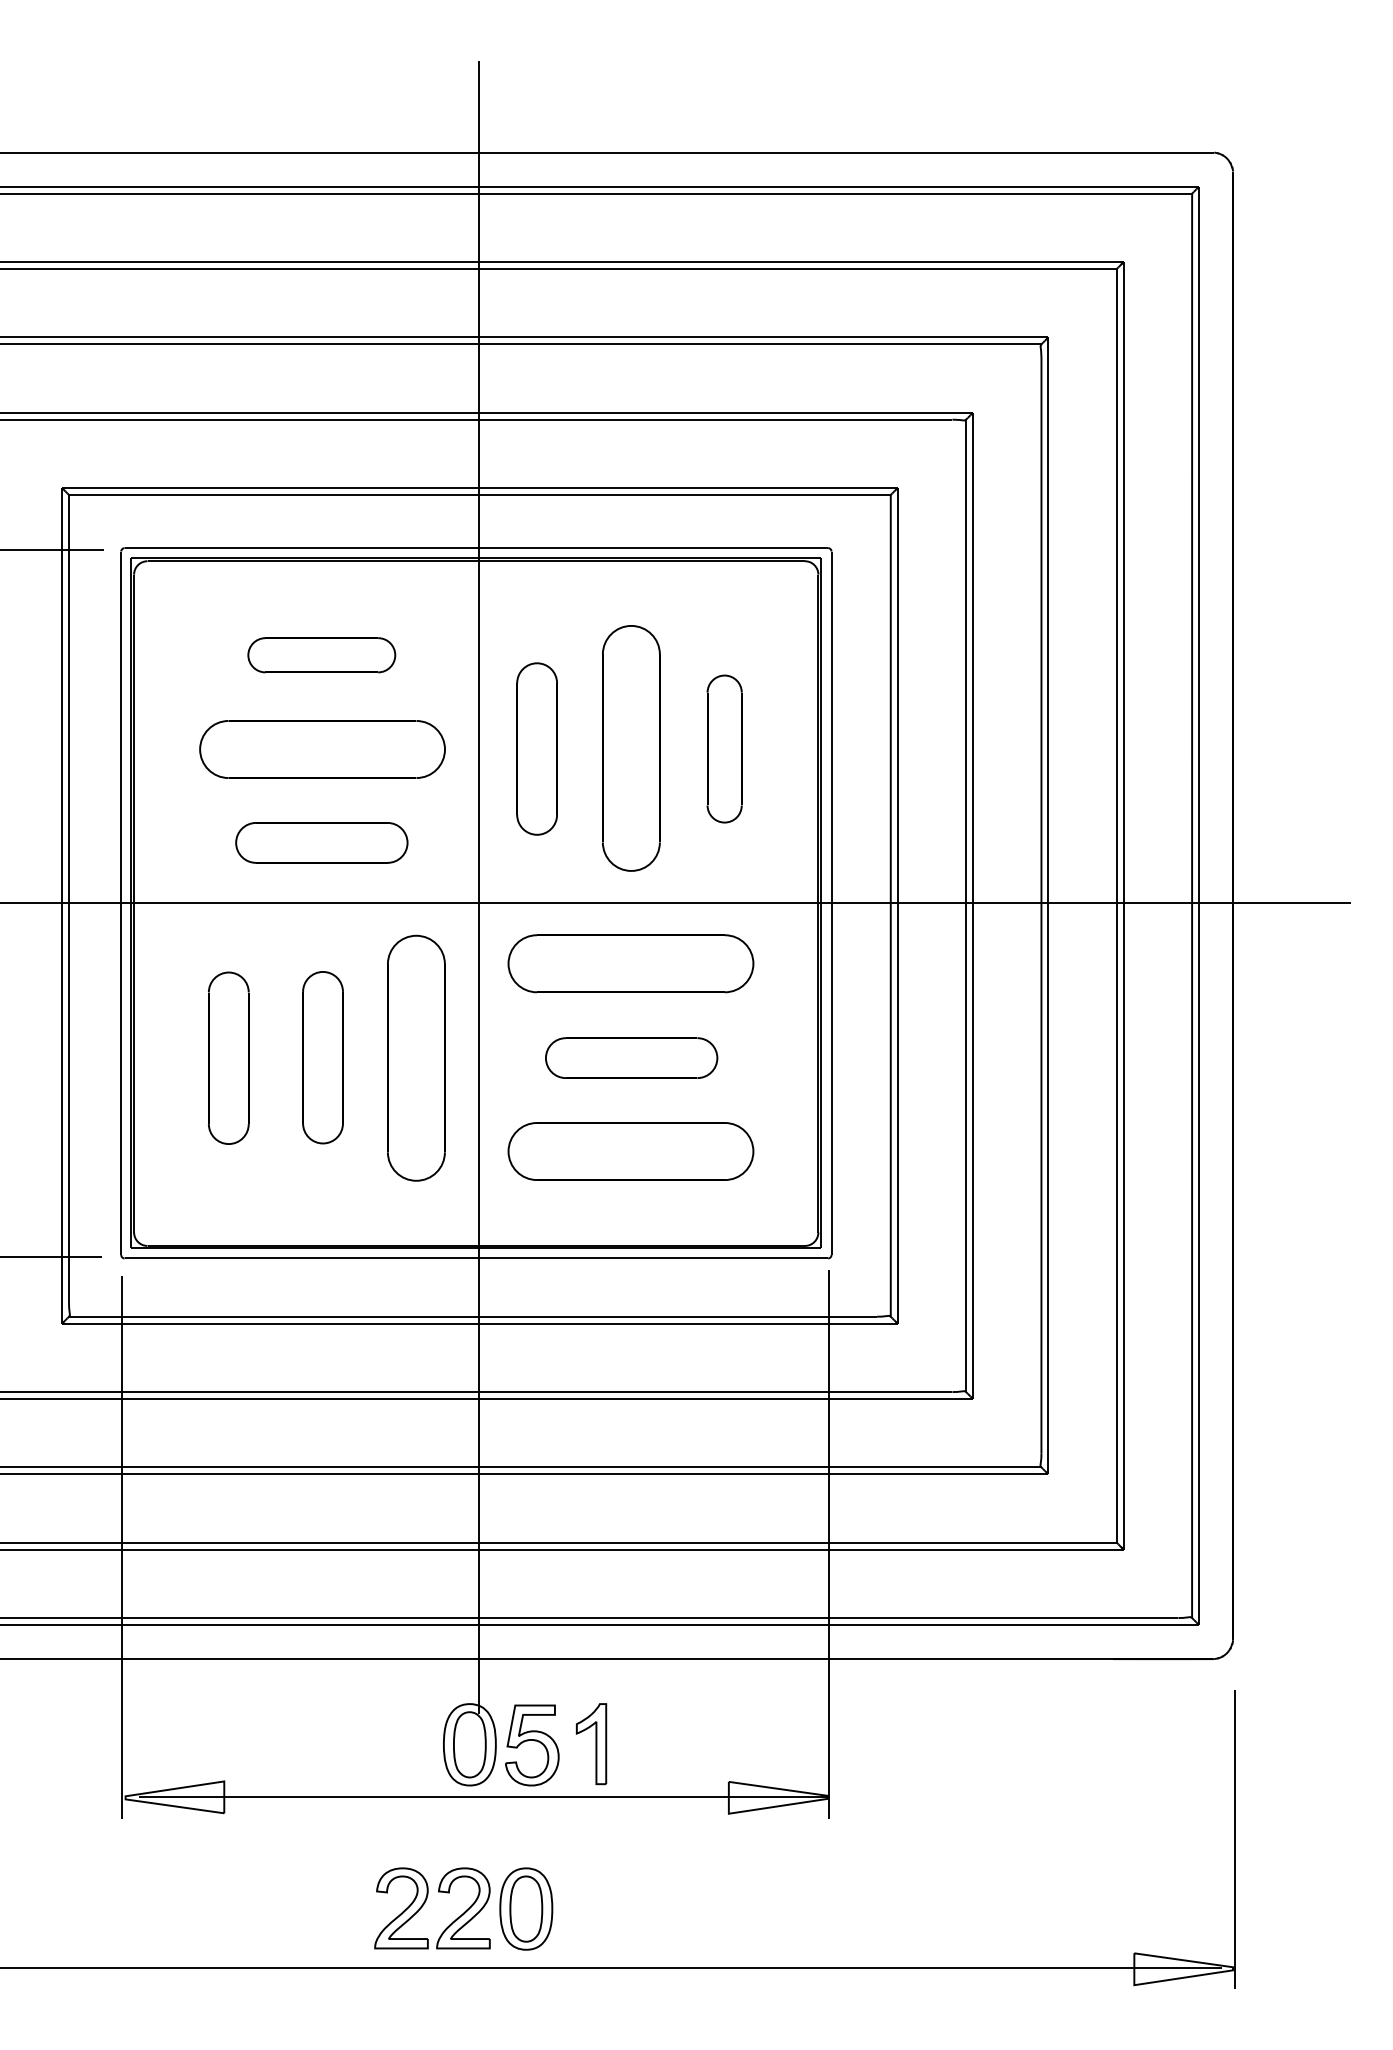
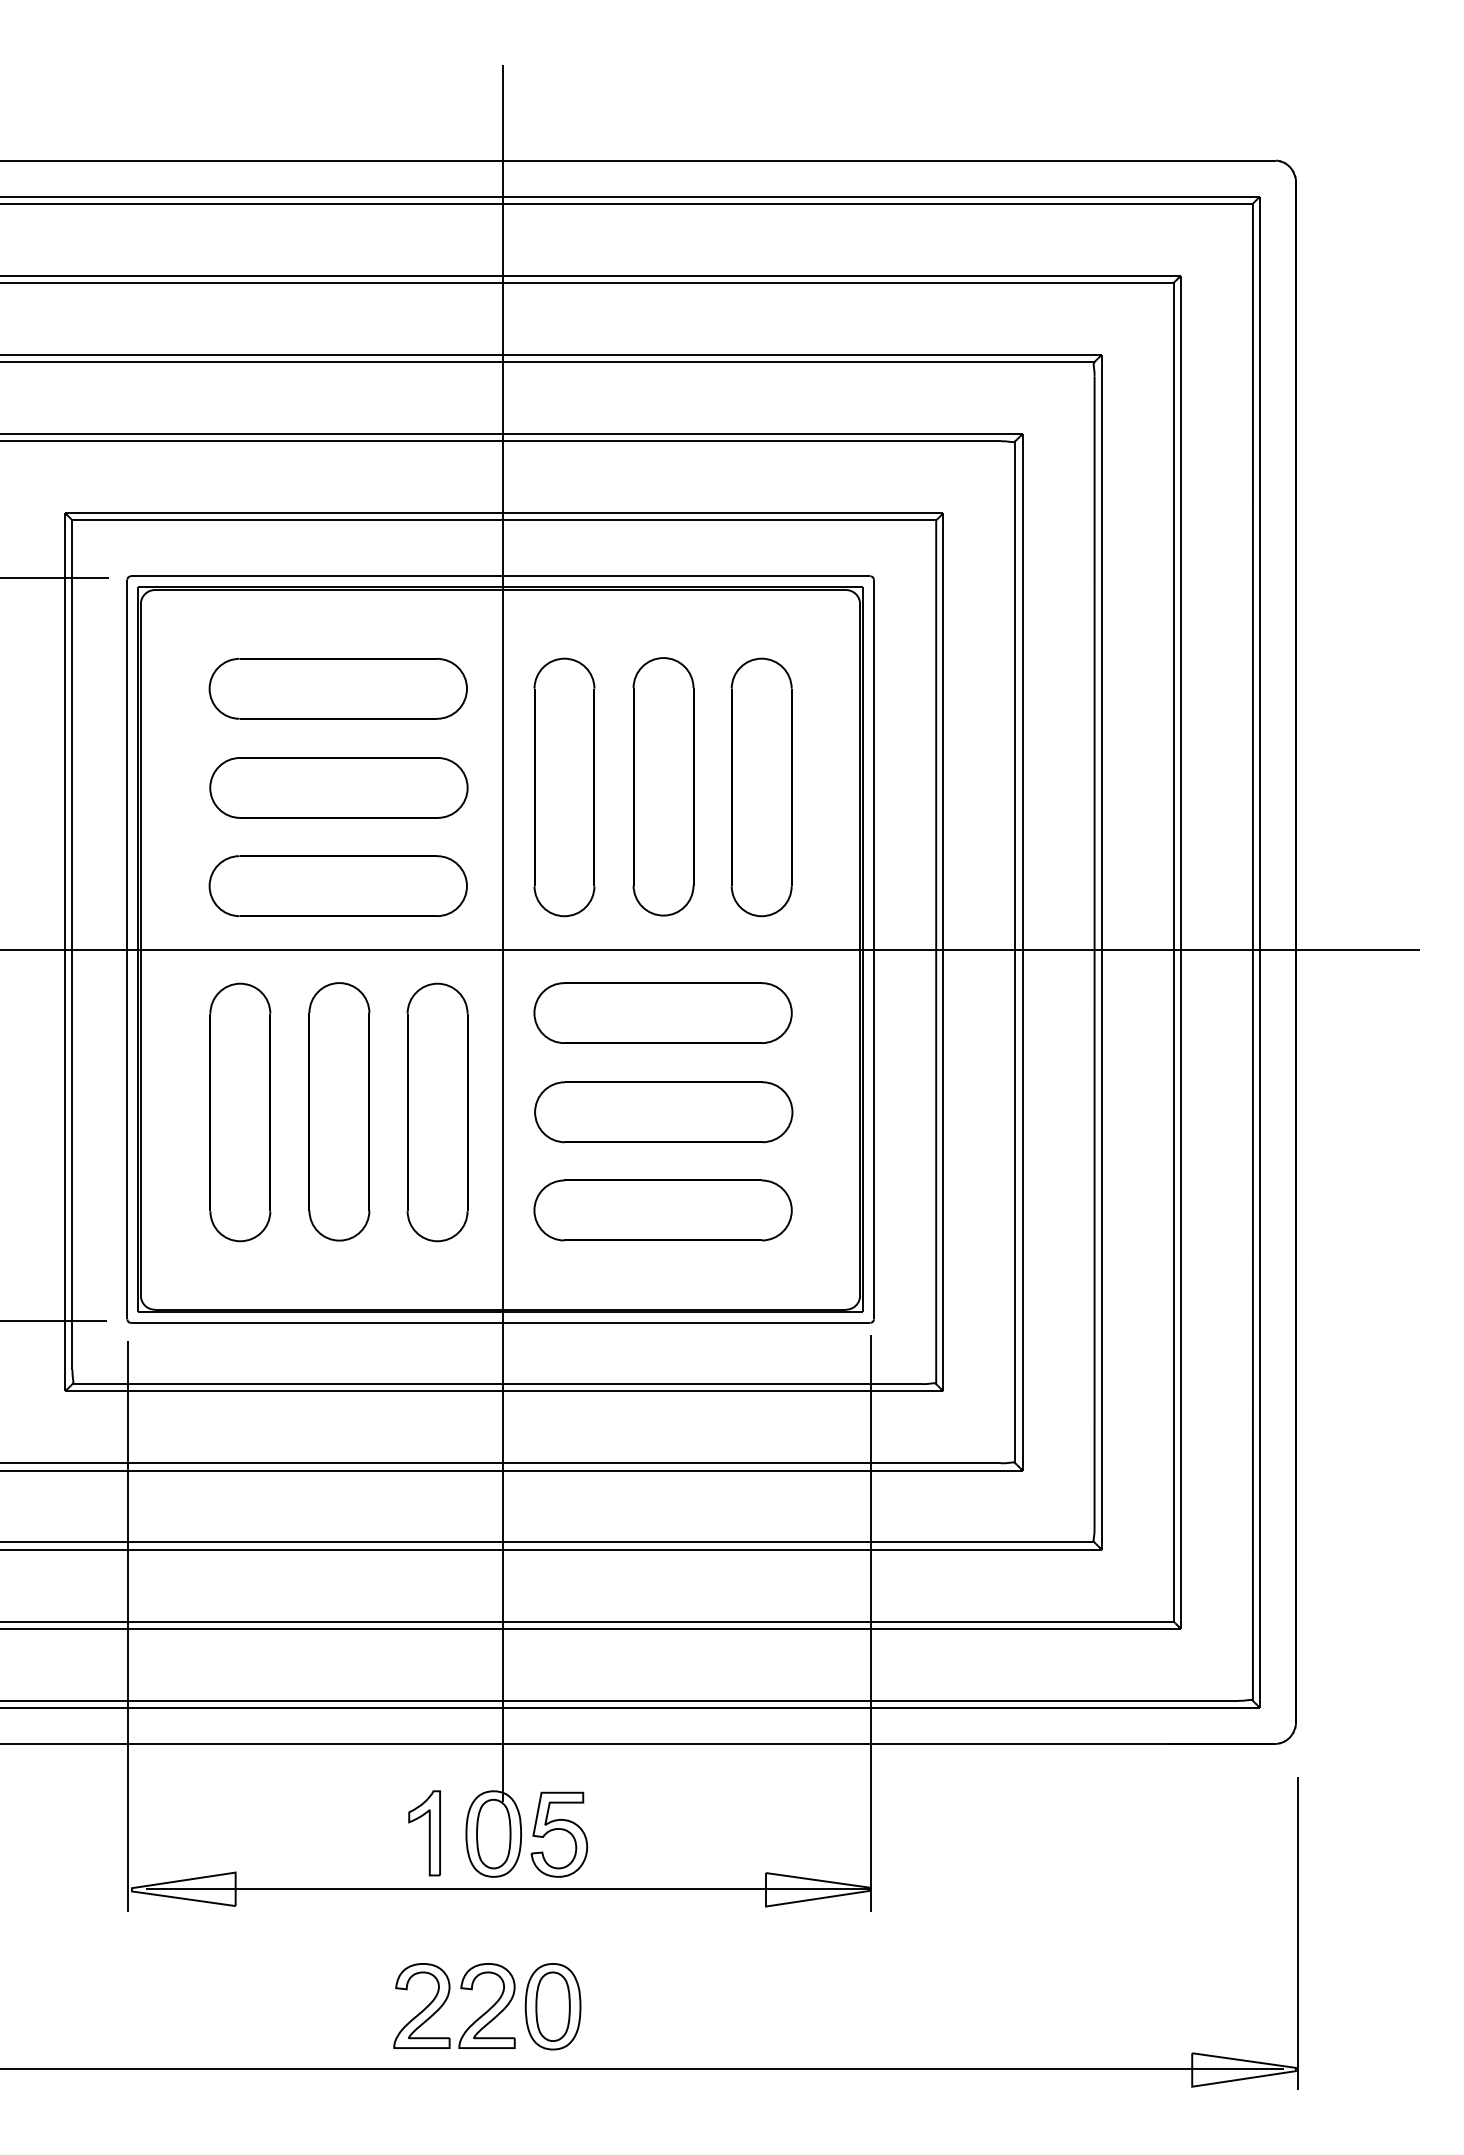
part: (321, 654) -> (337, 688), size x1.67
part: (537, 749) -> (564, 787), size x1.43
part: (724, 749) -> (761, 787), size x1.67
part: (321, 842) -> (337, 885), size x1.43
part: (323, 1057) -> (339, 1111), size x1.43
part: (228, 1058) -> (240, 1112), size x1.43
part: (631, 1058) -> (663, 1112), size x1.43
part: (591, 1744) -> (424, 1833), moved

